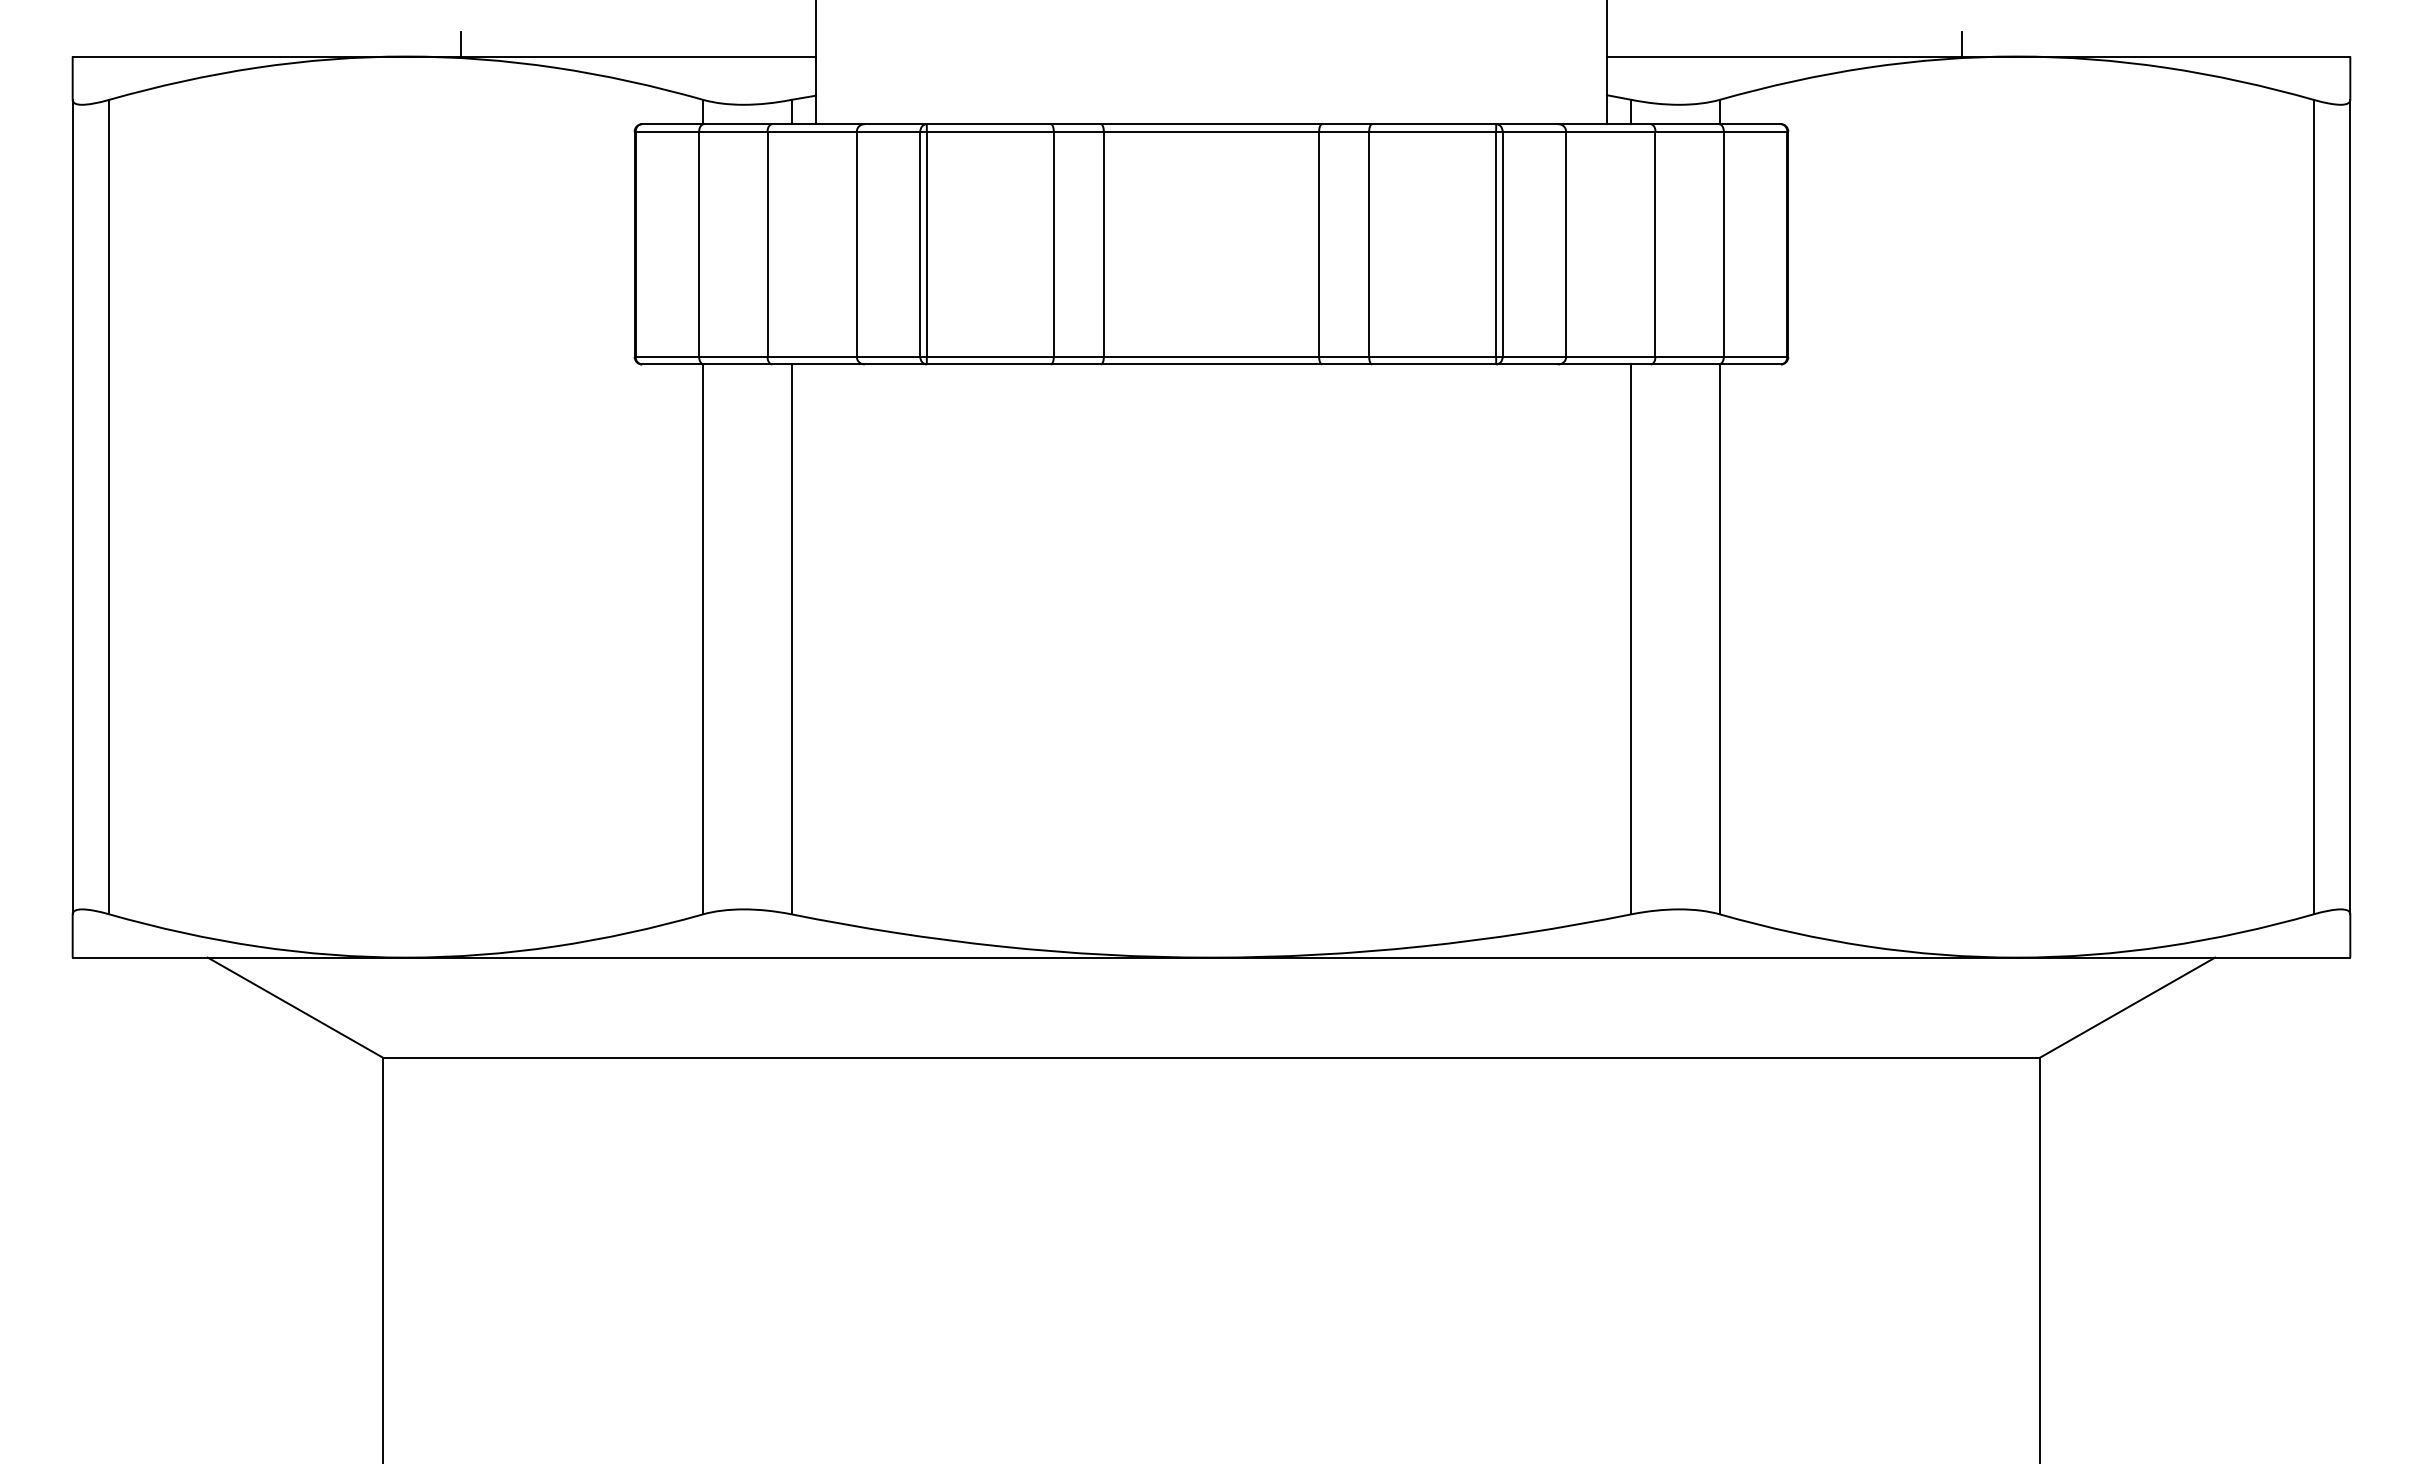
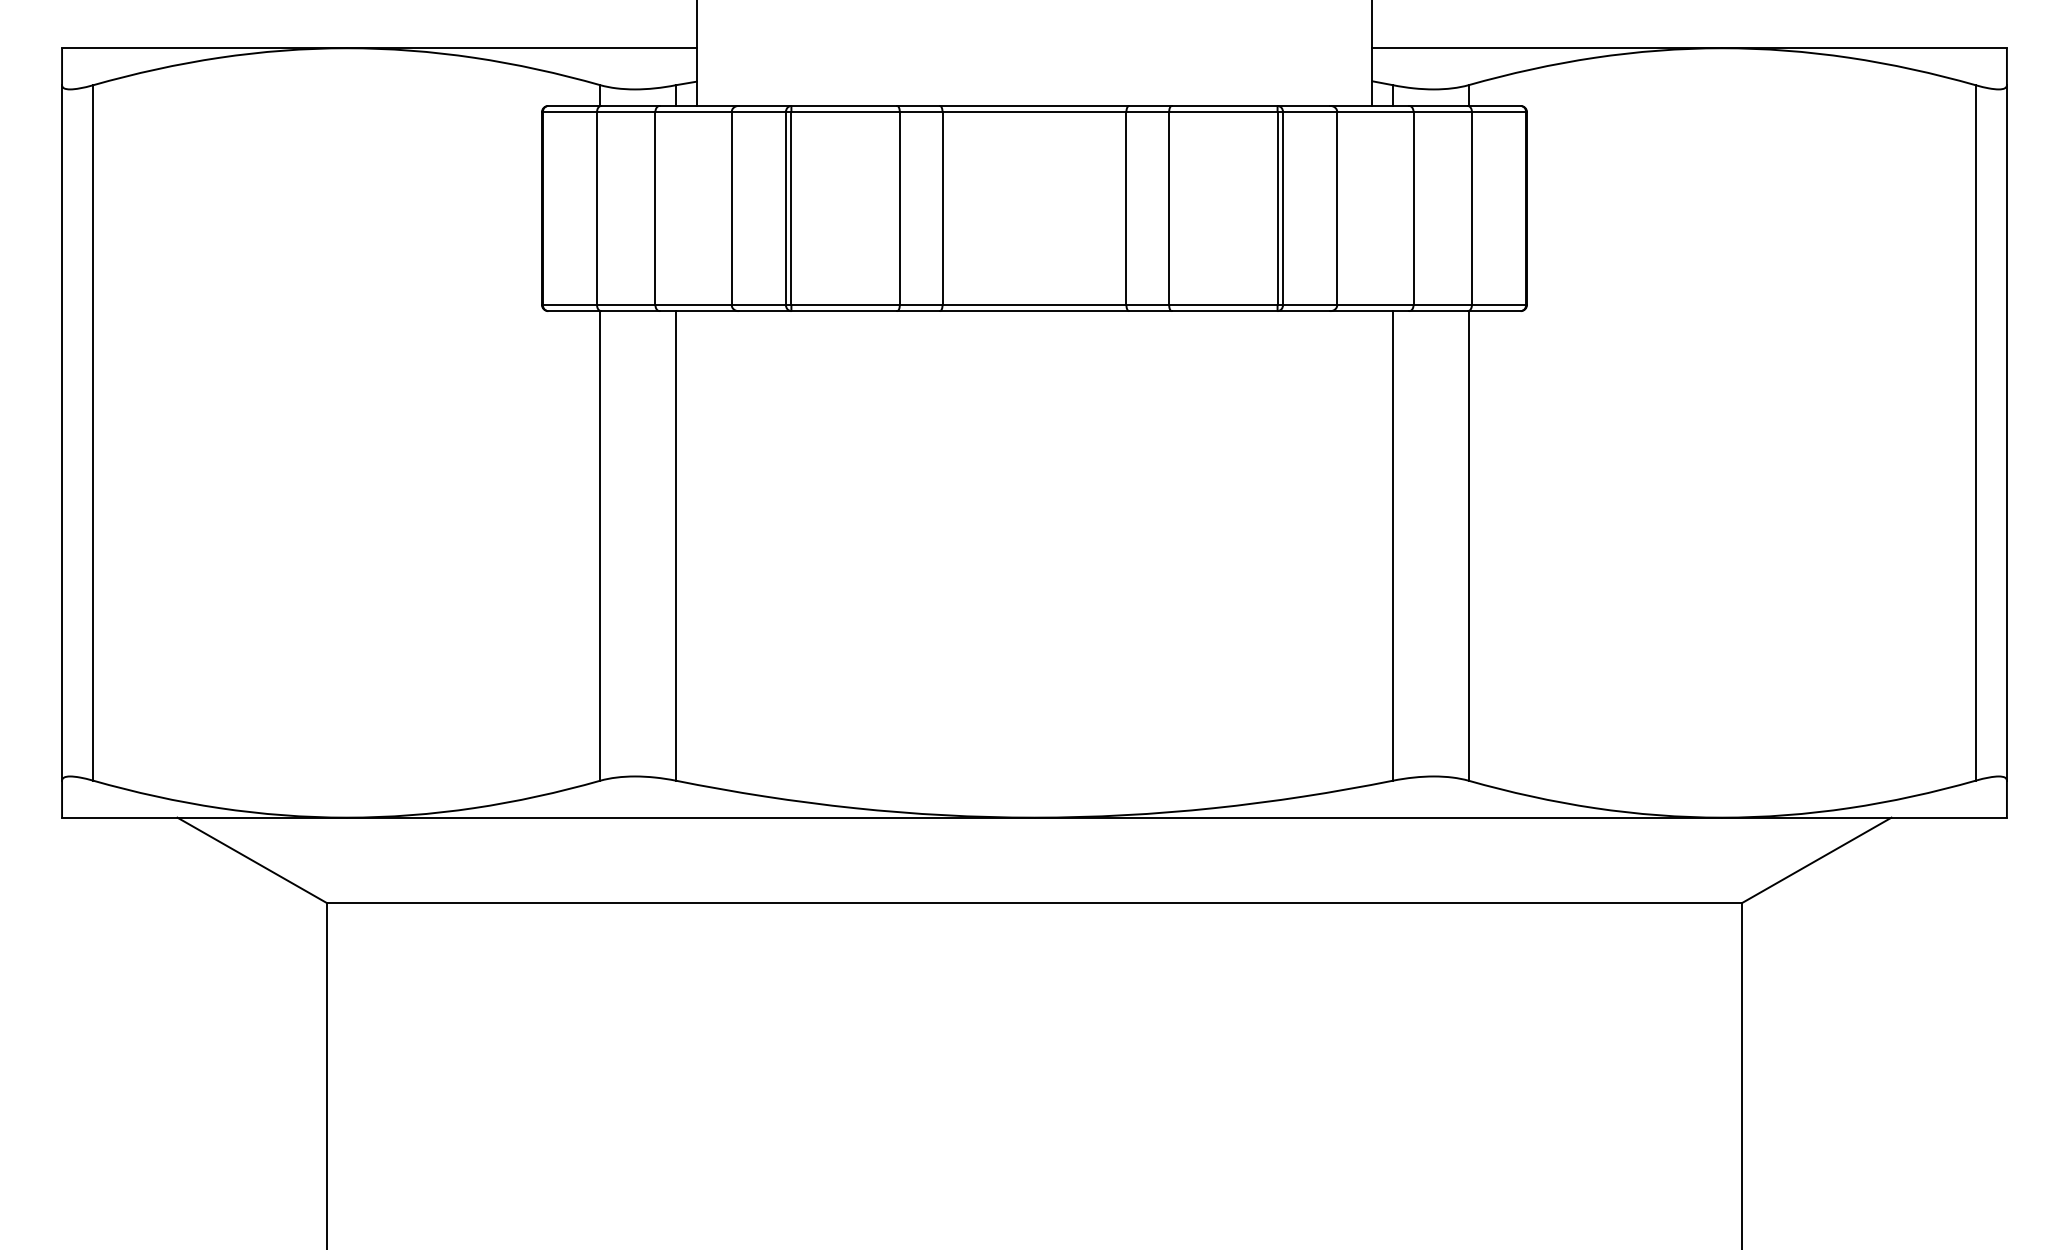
line: (460, 43) -> (393, 37), removed
line: (1962, 43) -> (1675, 37), removed

